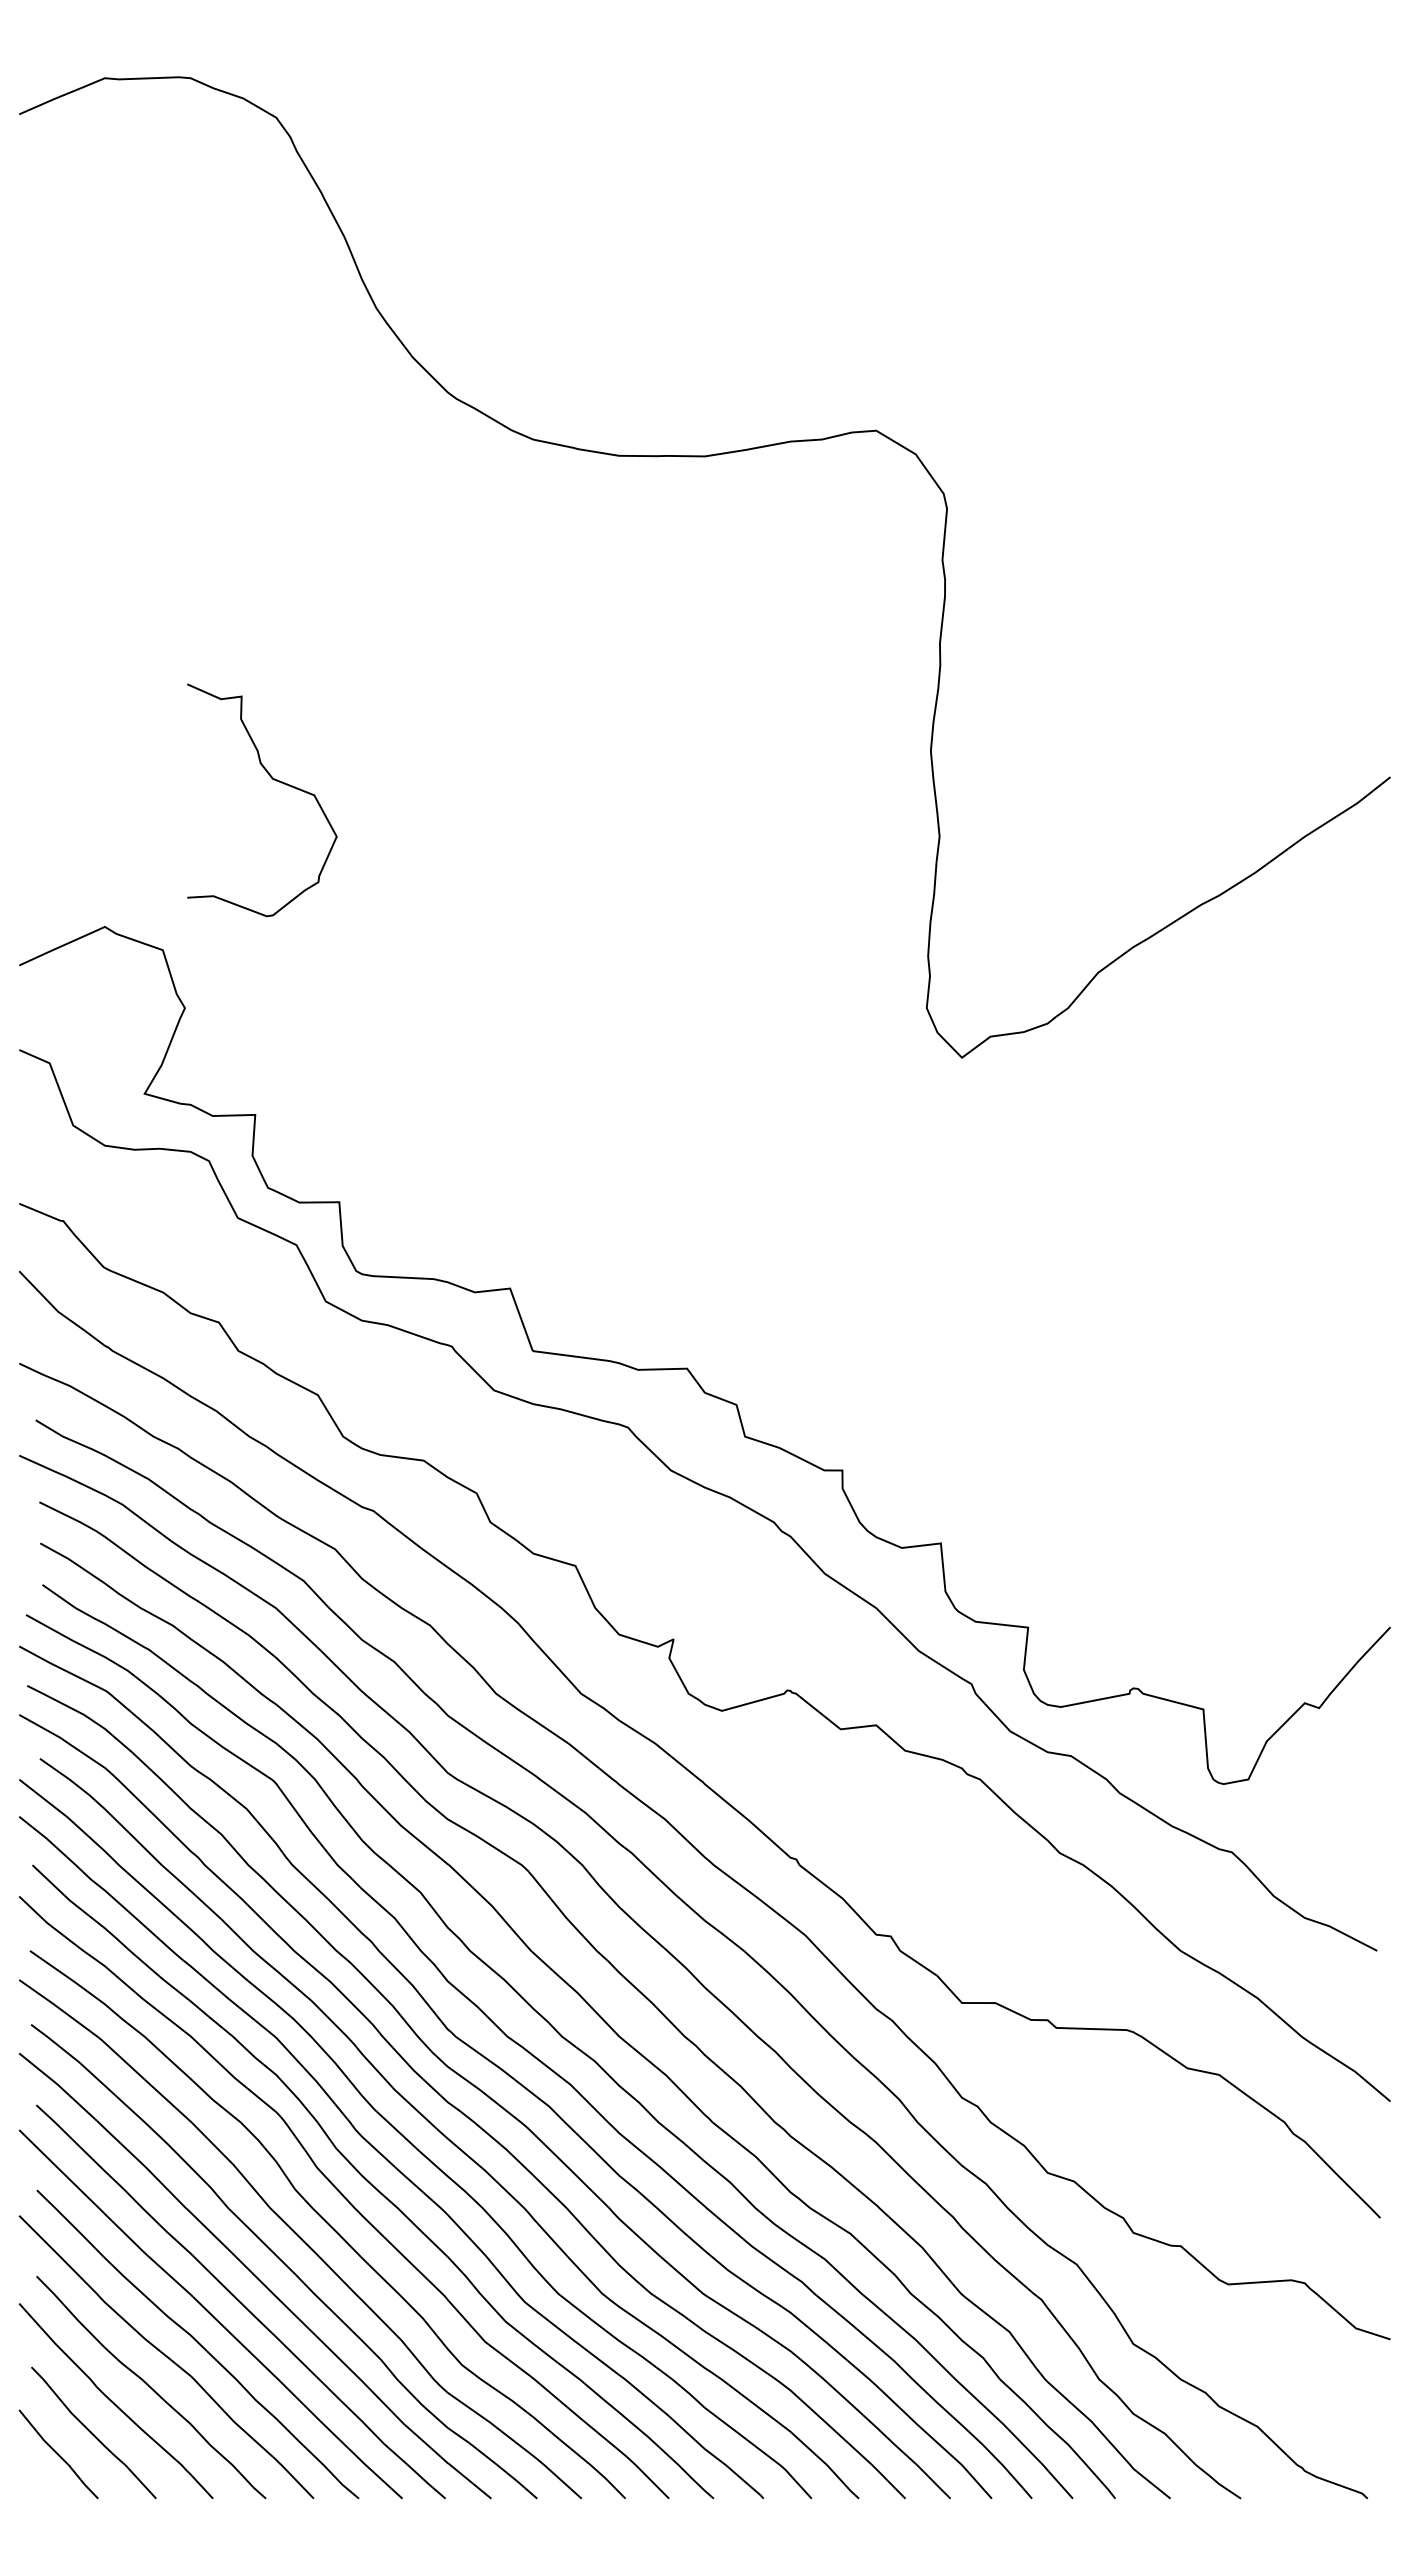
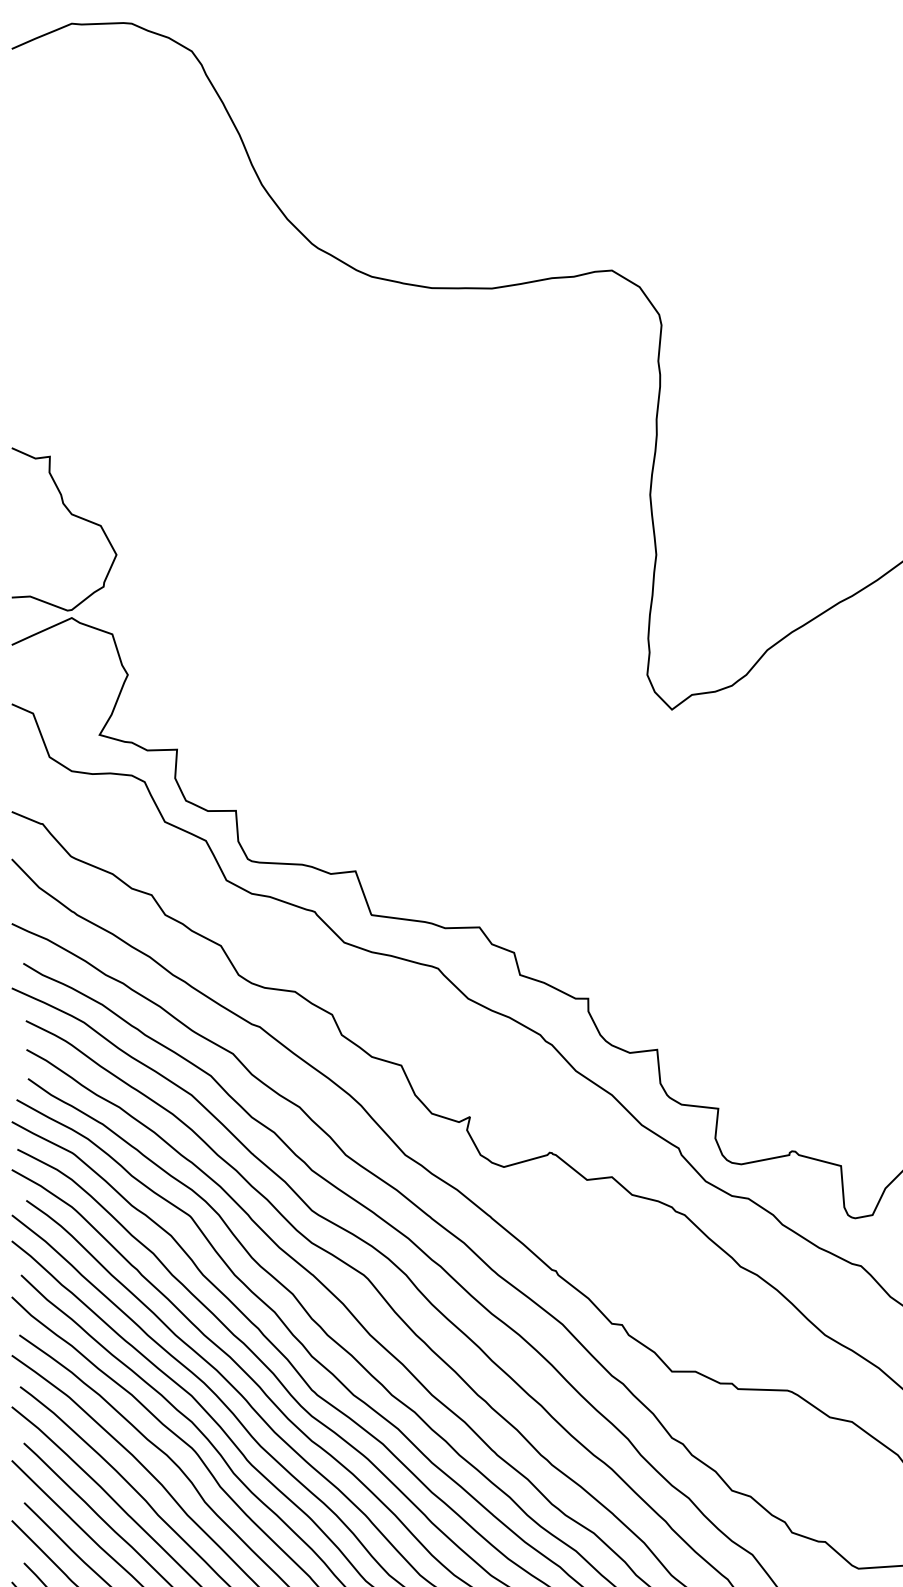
curve: (273, 780) -> (72, 515), moved

